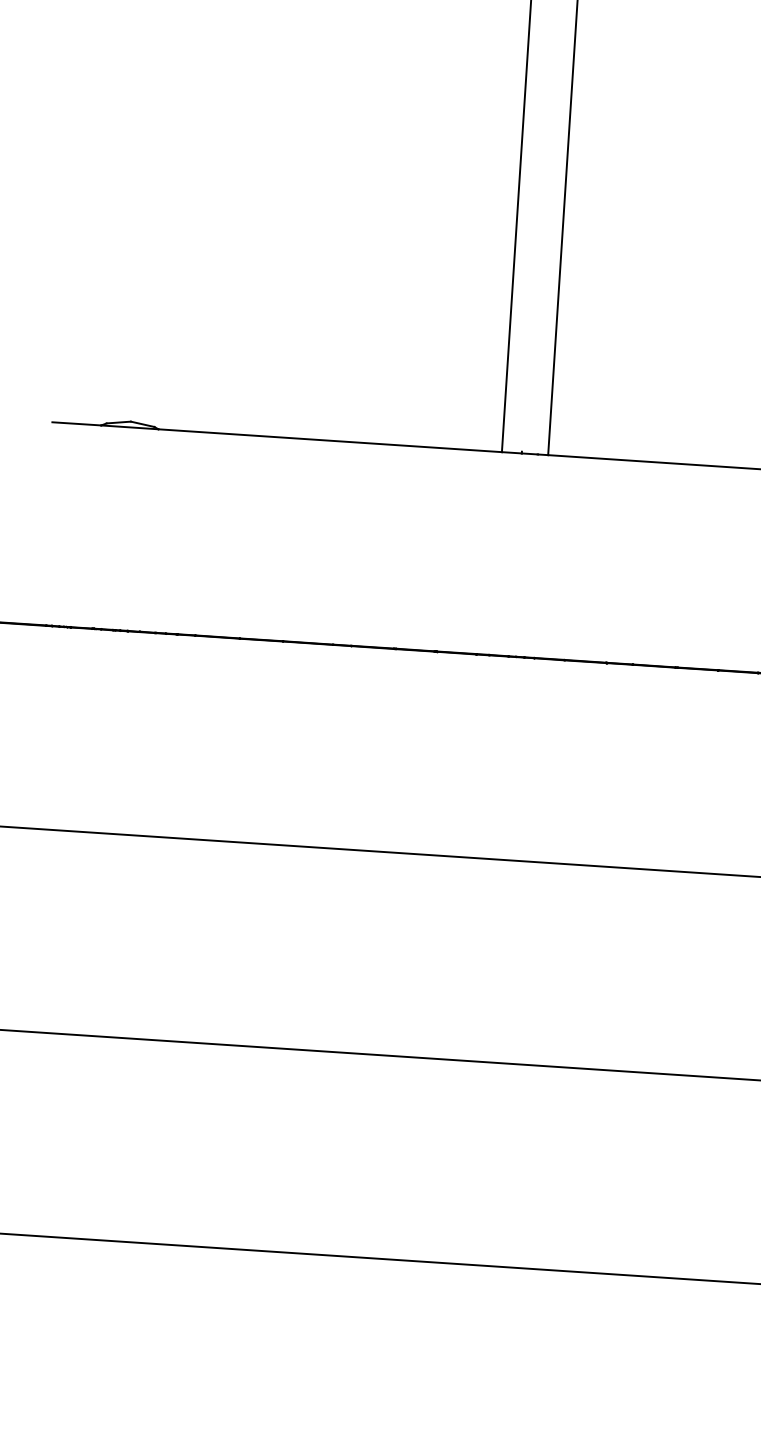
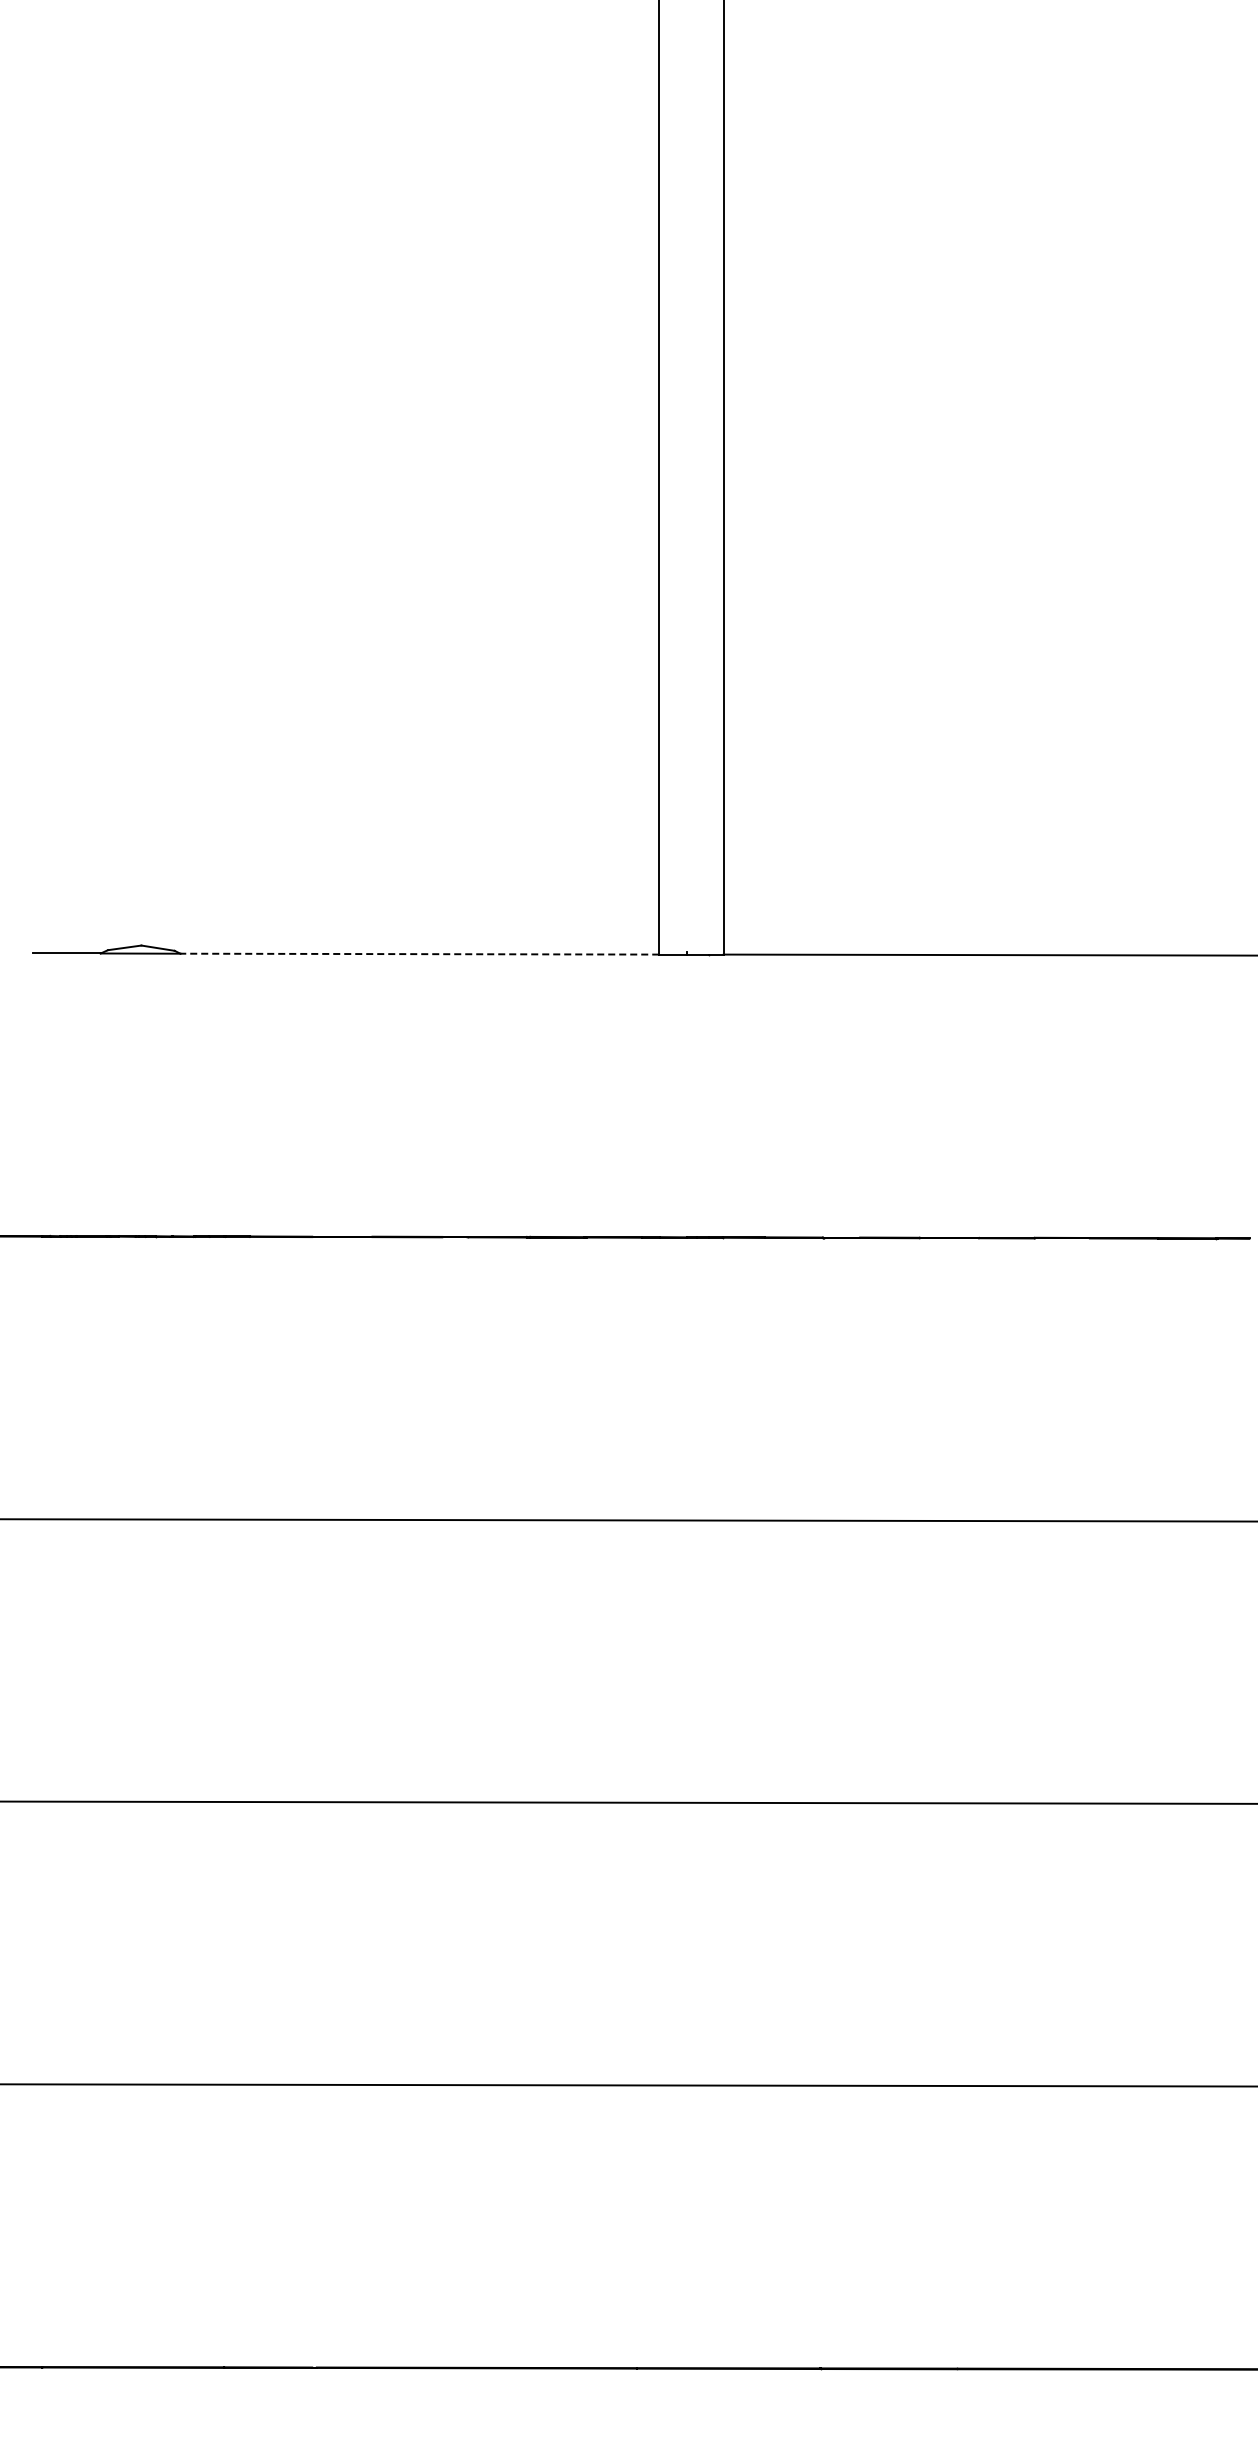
line: (329, 440) -> (419, 954), solid -> dashed

